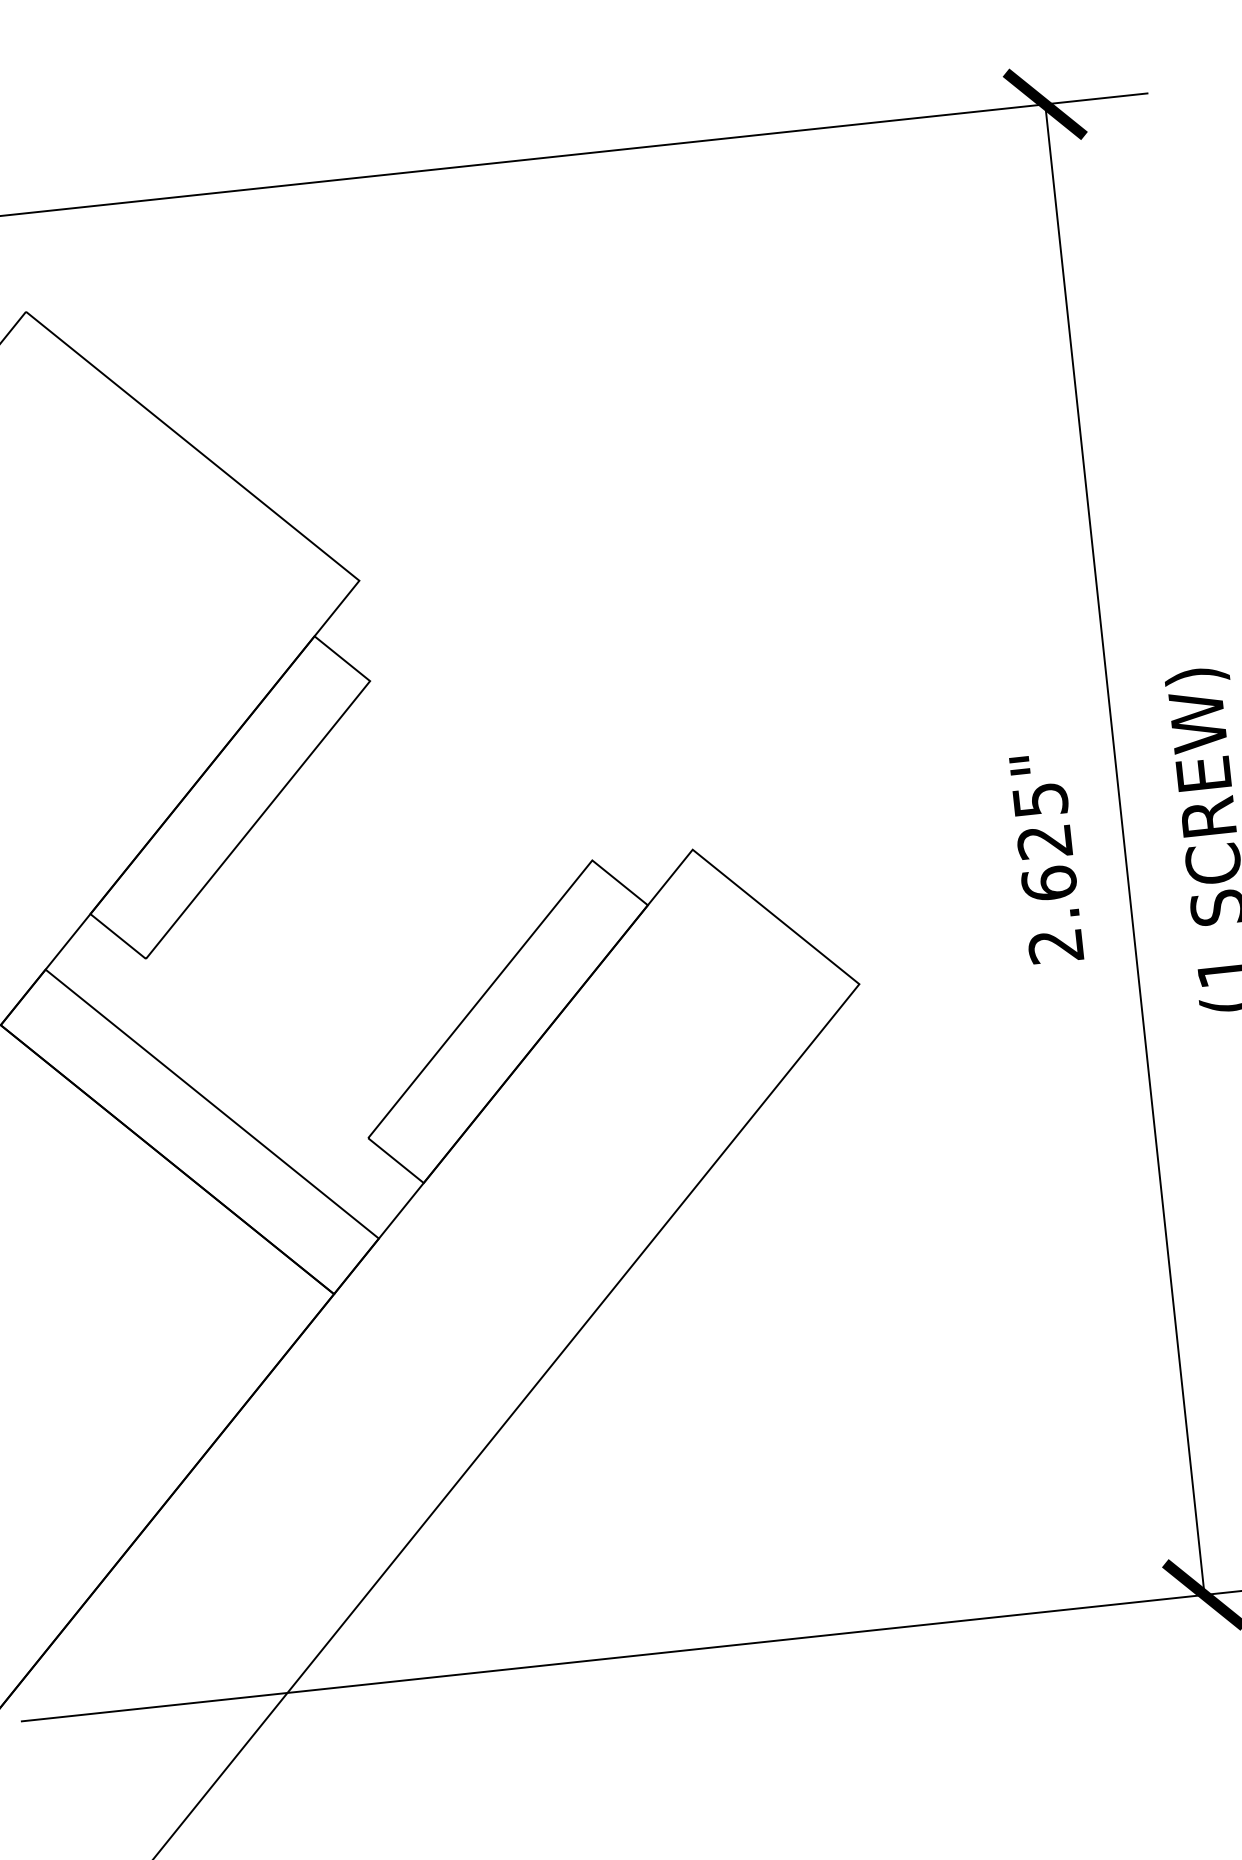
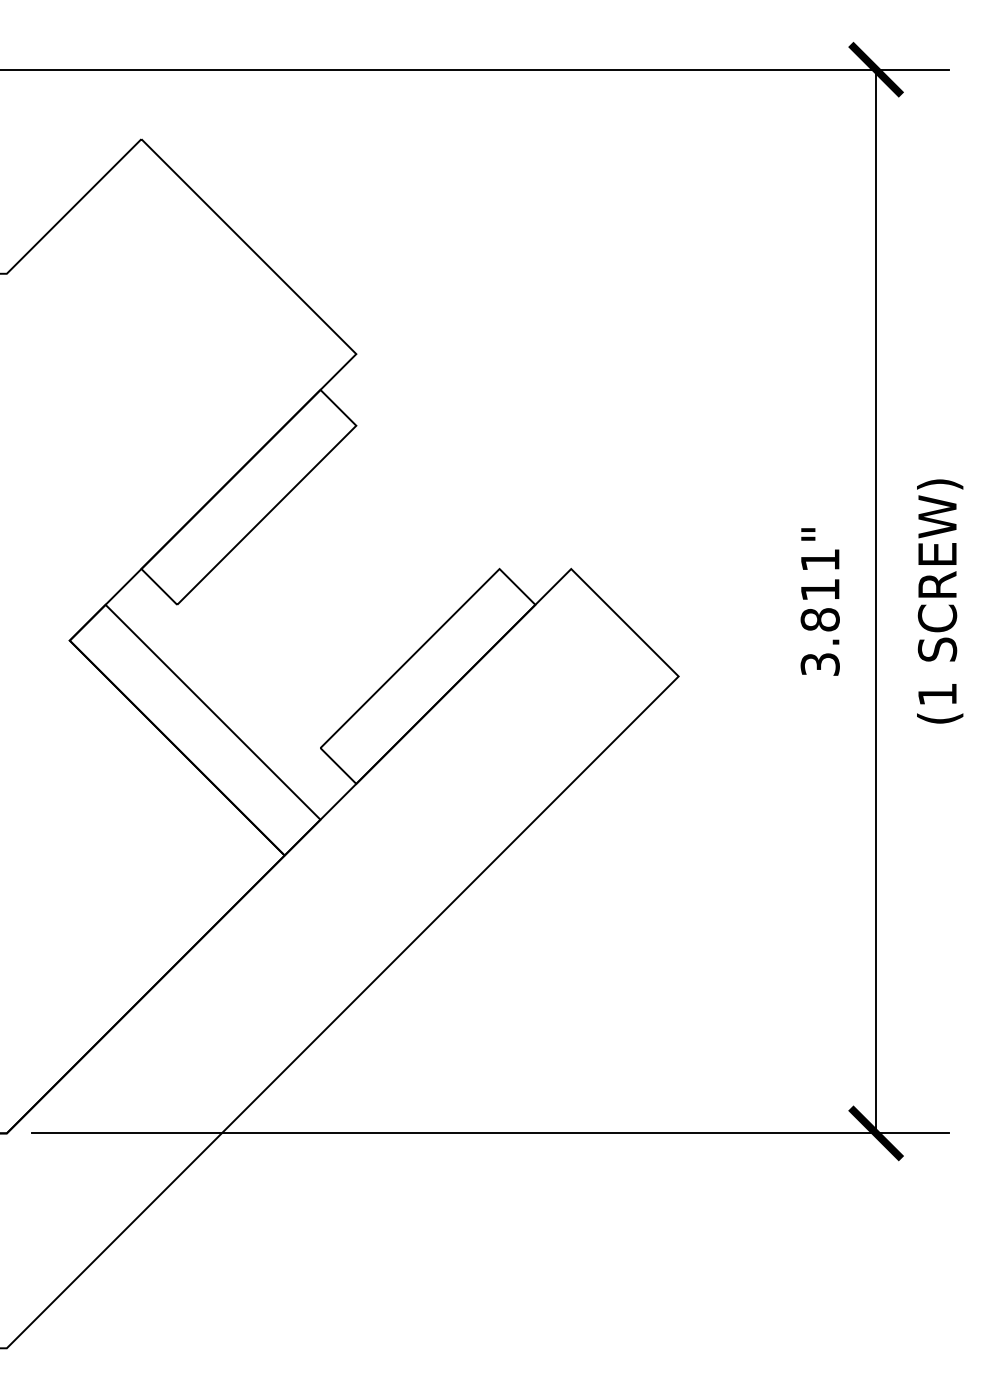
text: (1047, 873) -> (819, 612), 2.625" -> 3.811"

